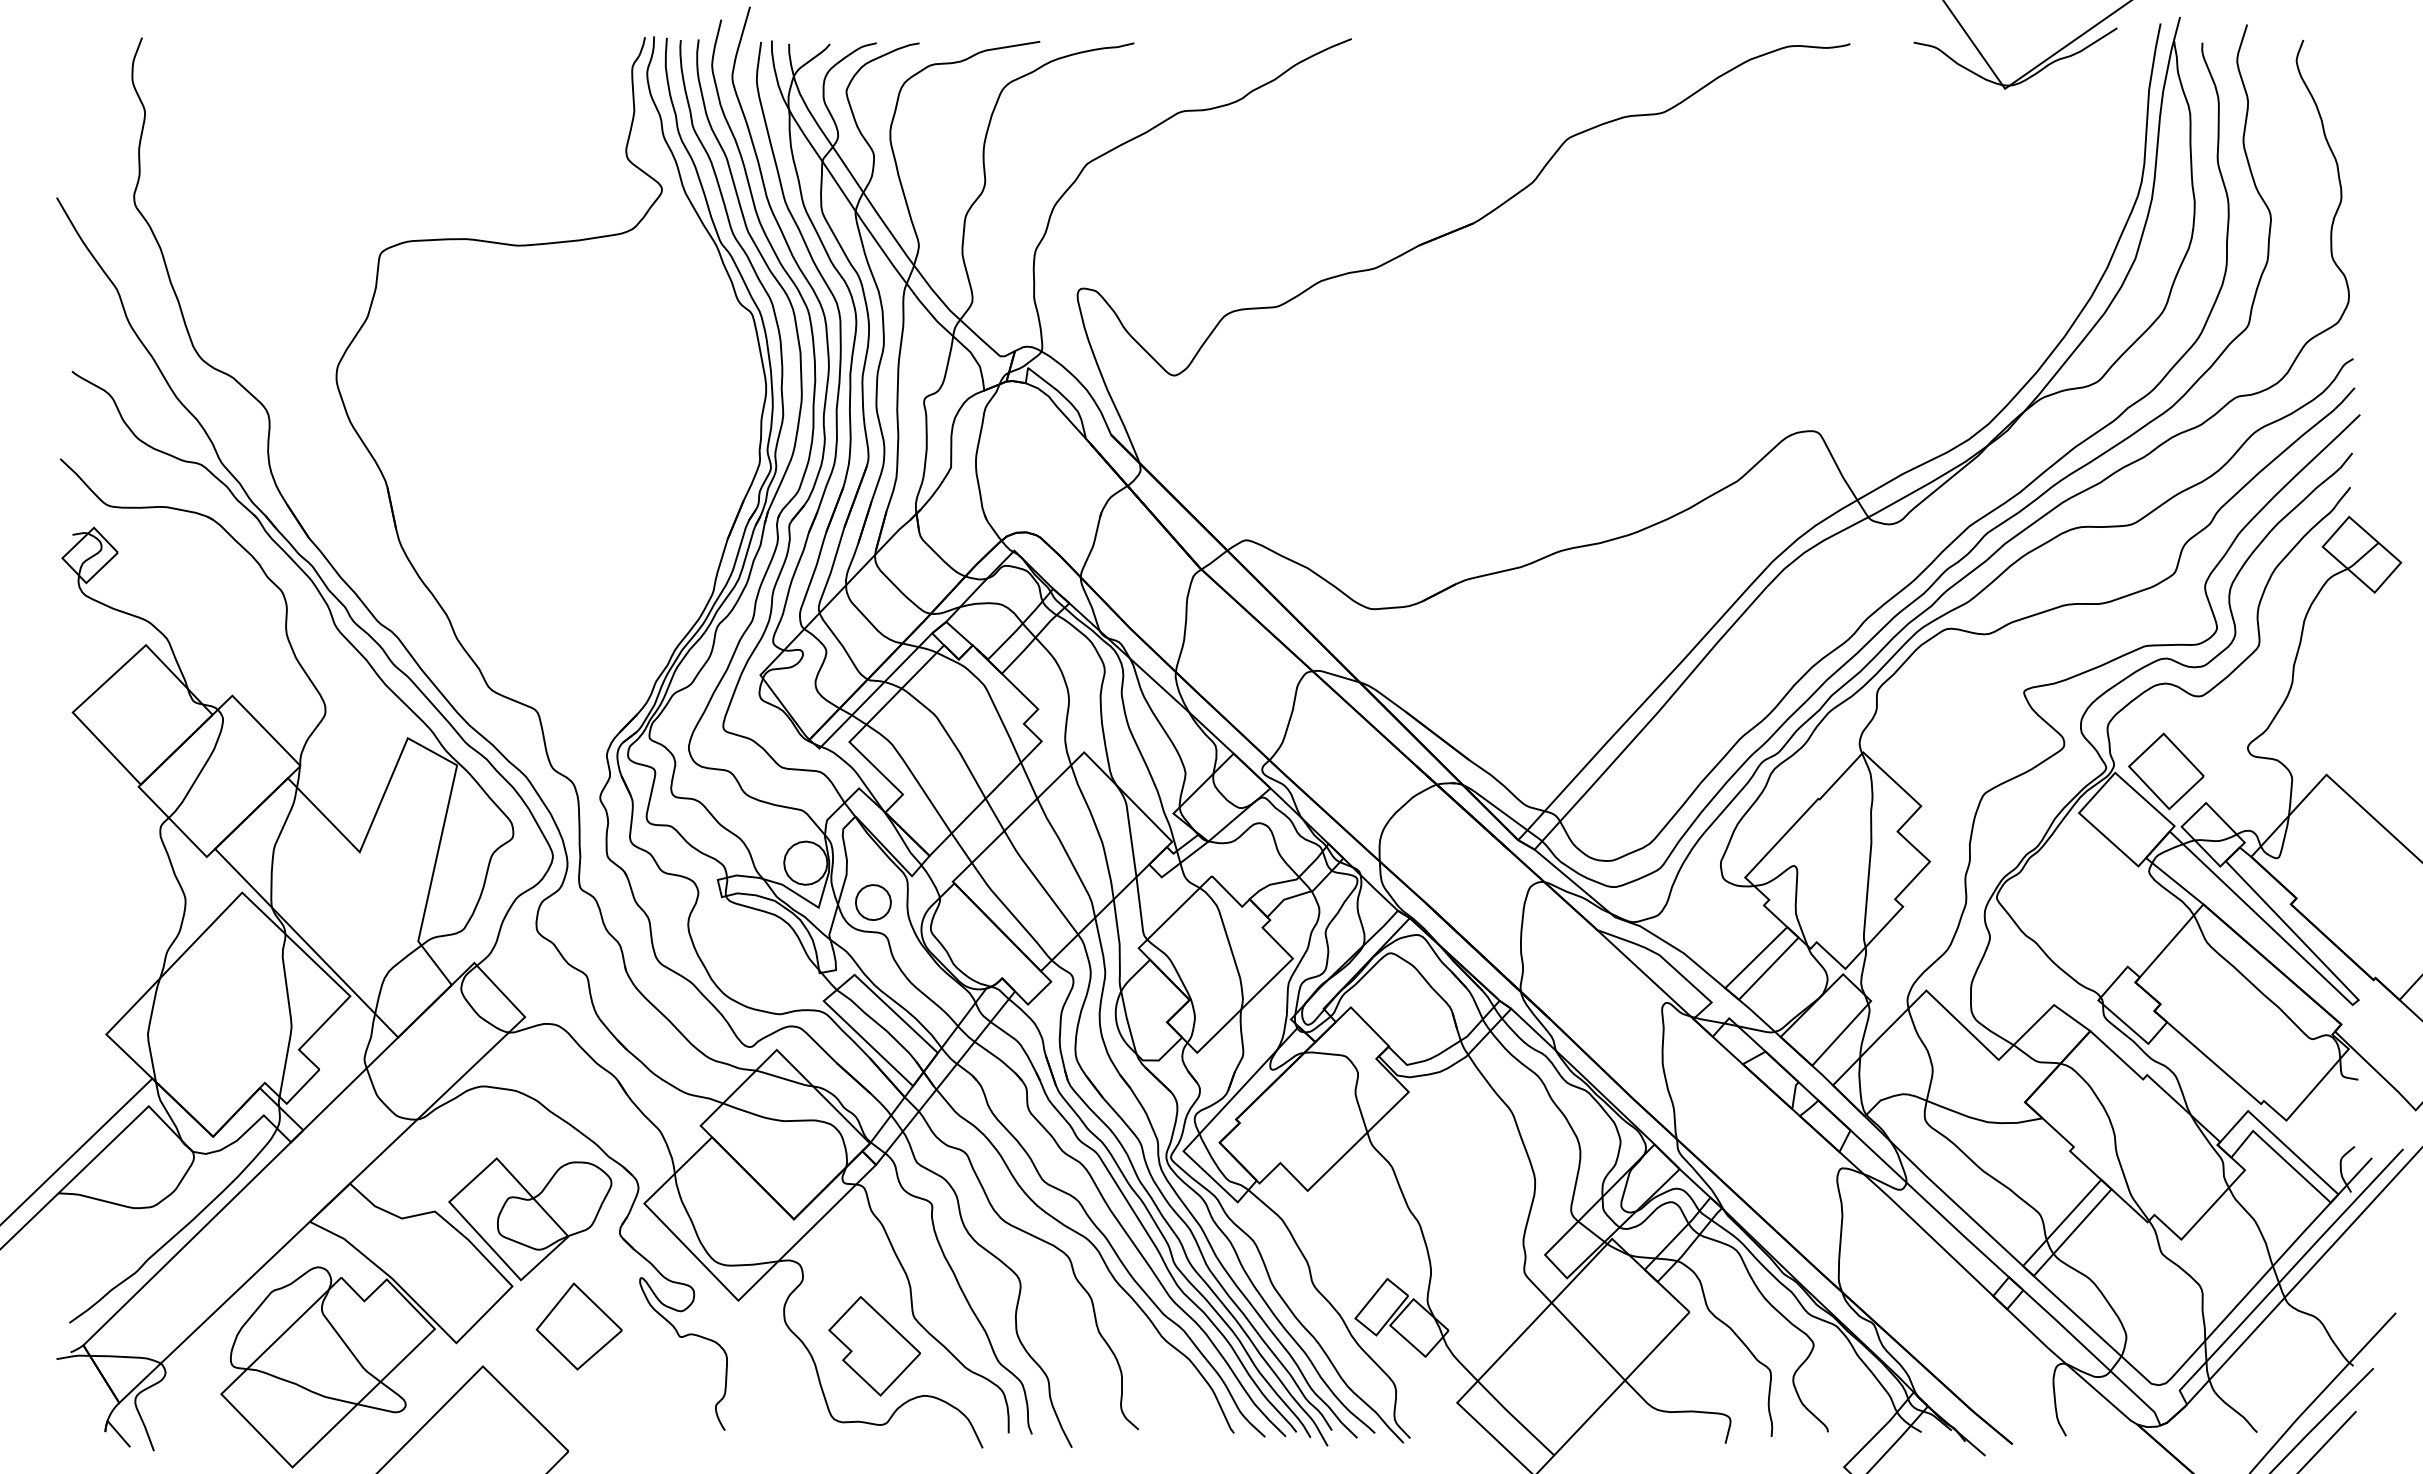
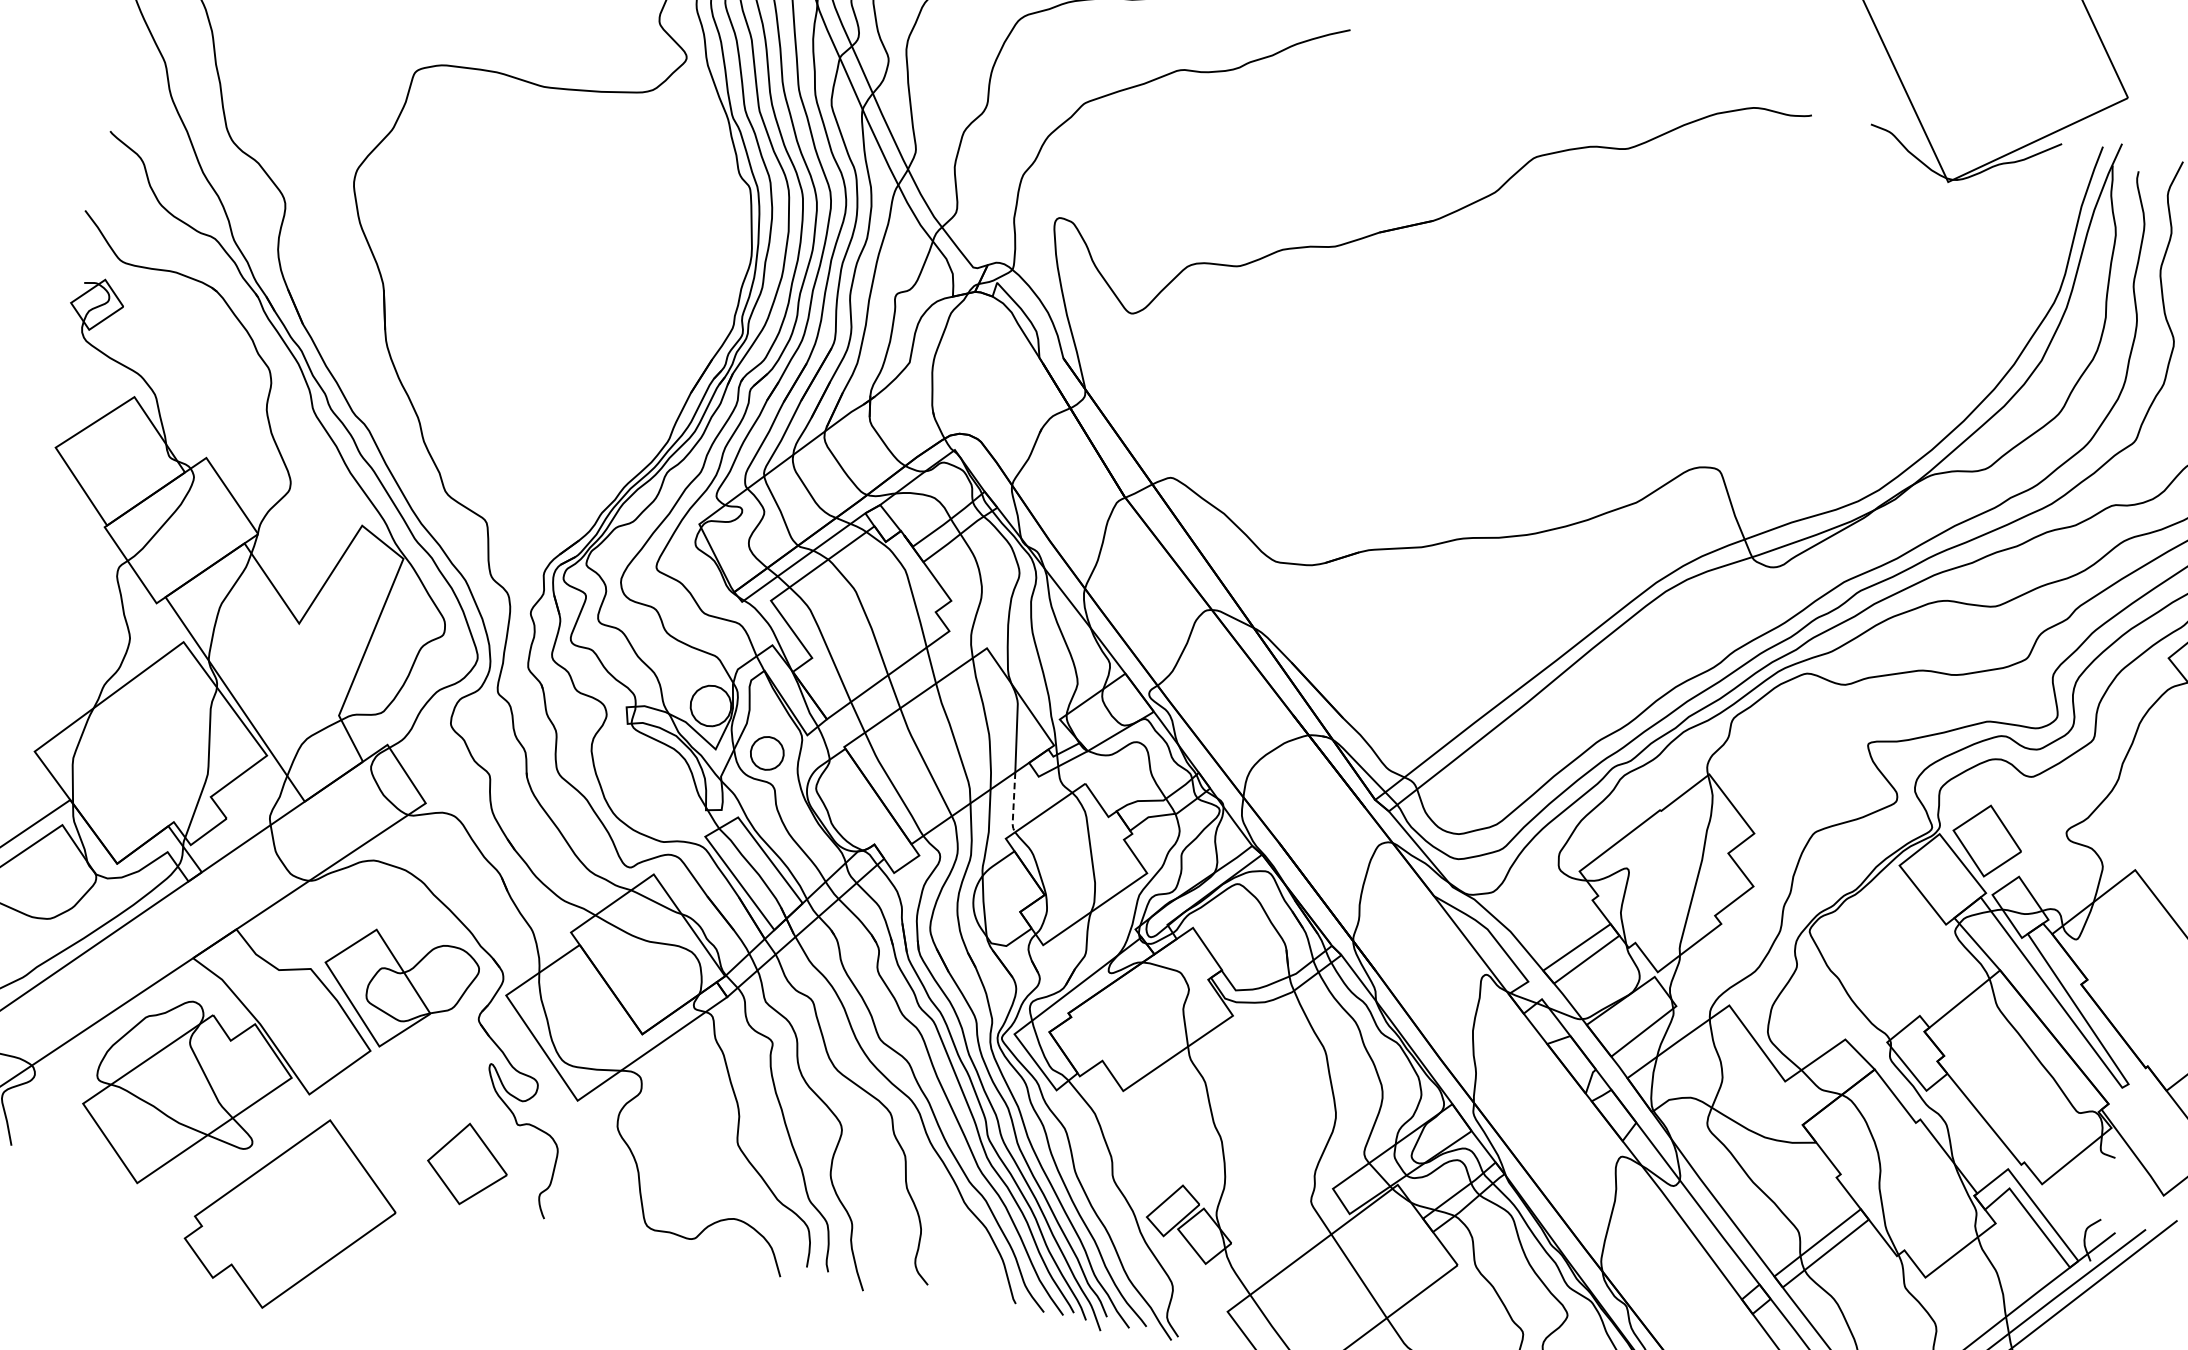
line: (1140, 910) -> (1013, 804), solid -> dashed
part: (578, 1326) -> (467, 1164), moved
part: (874, 1346) -> (696, 1165), removed

